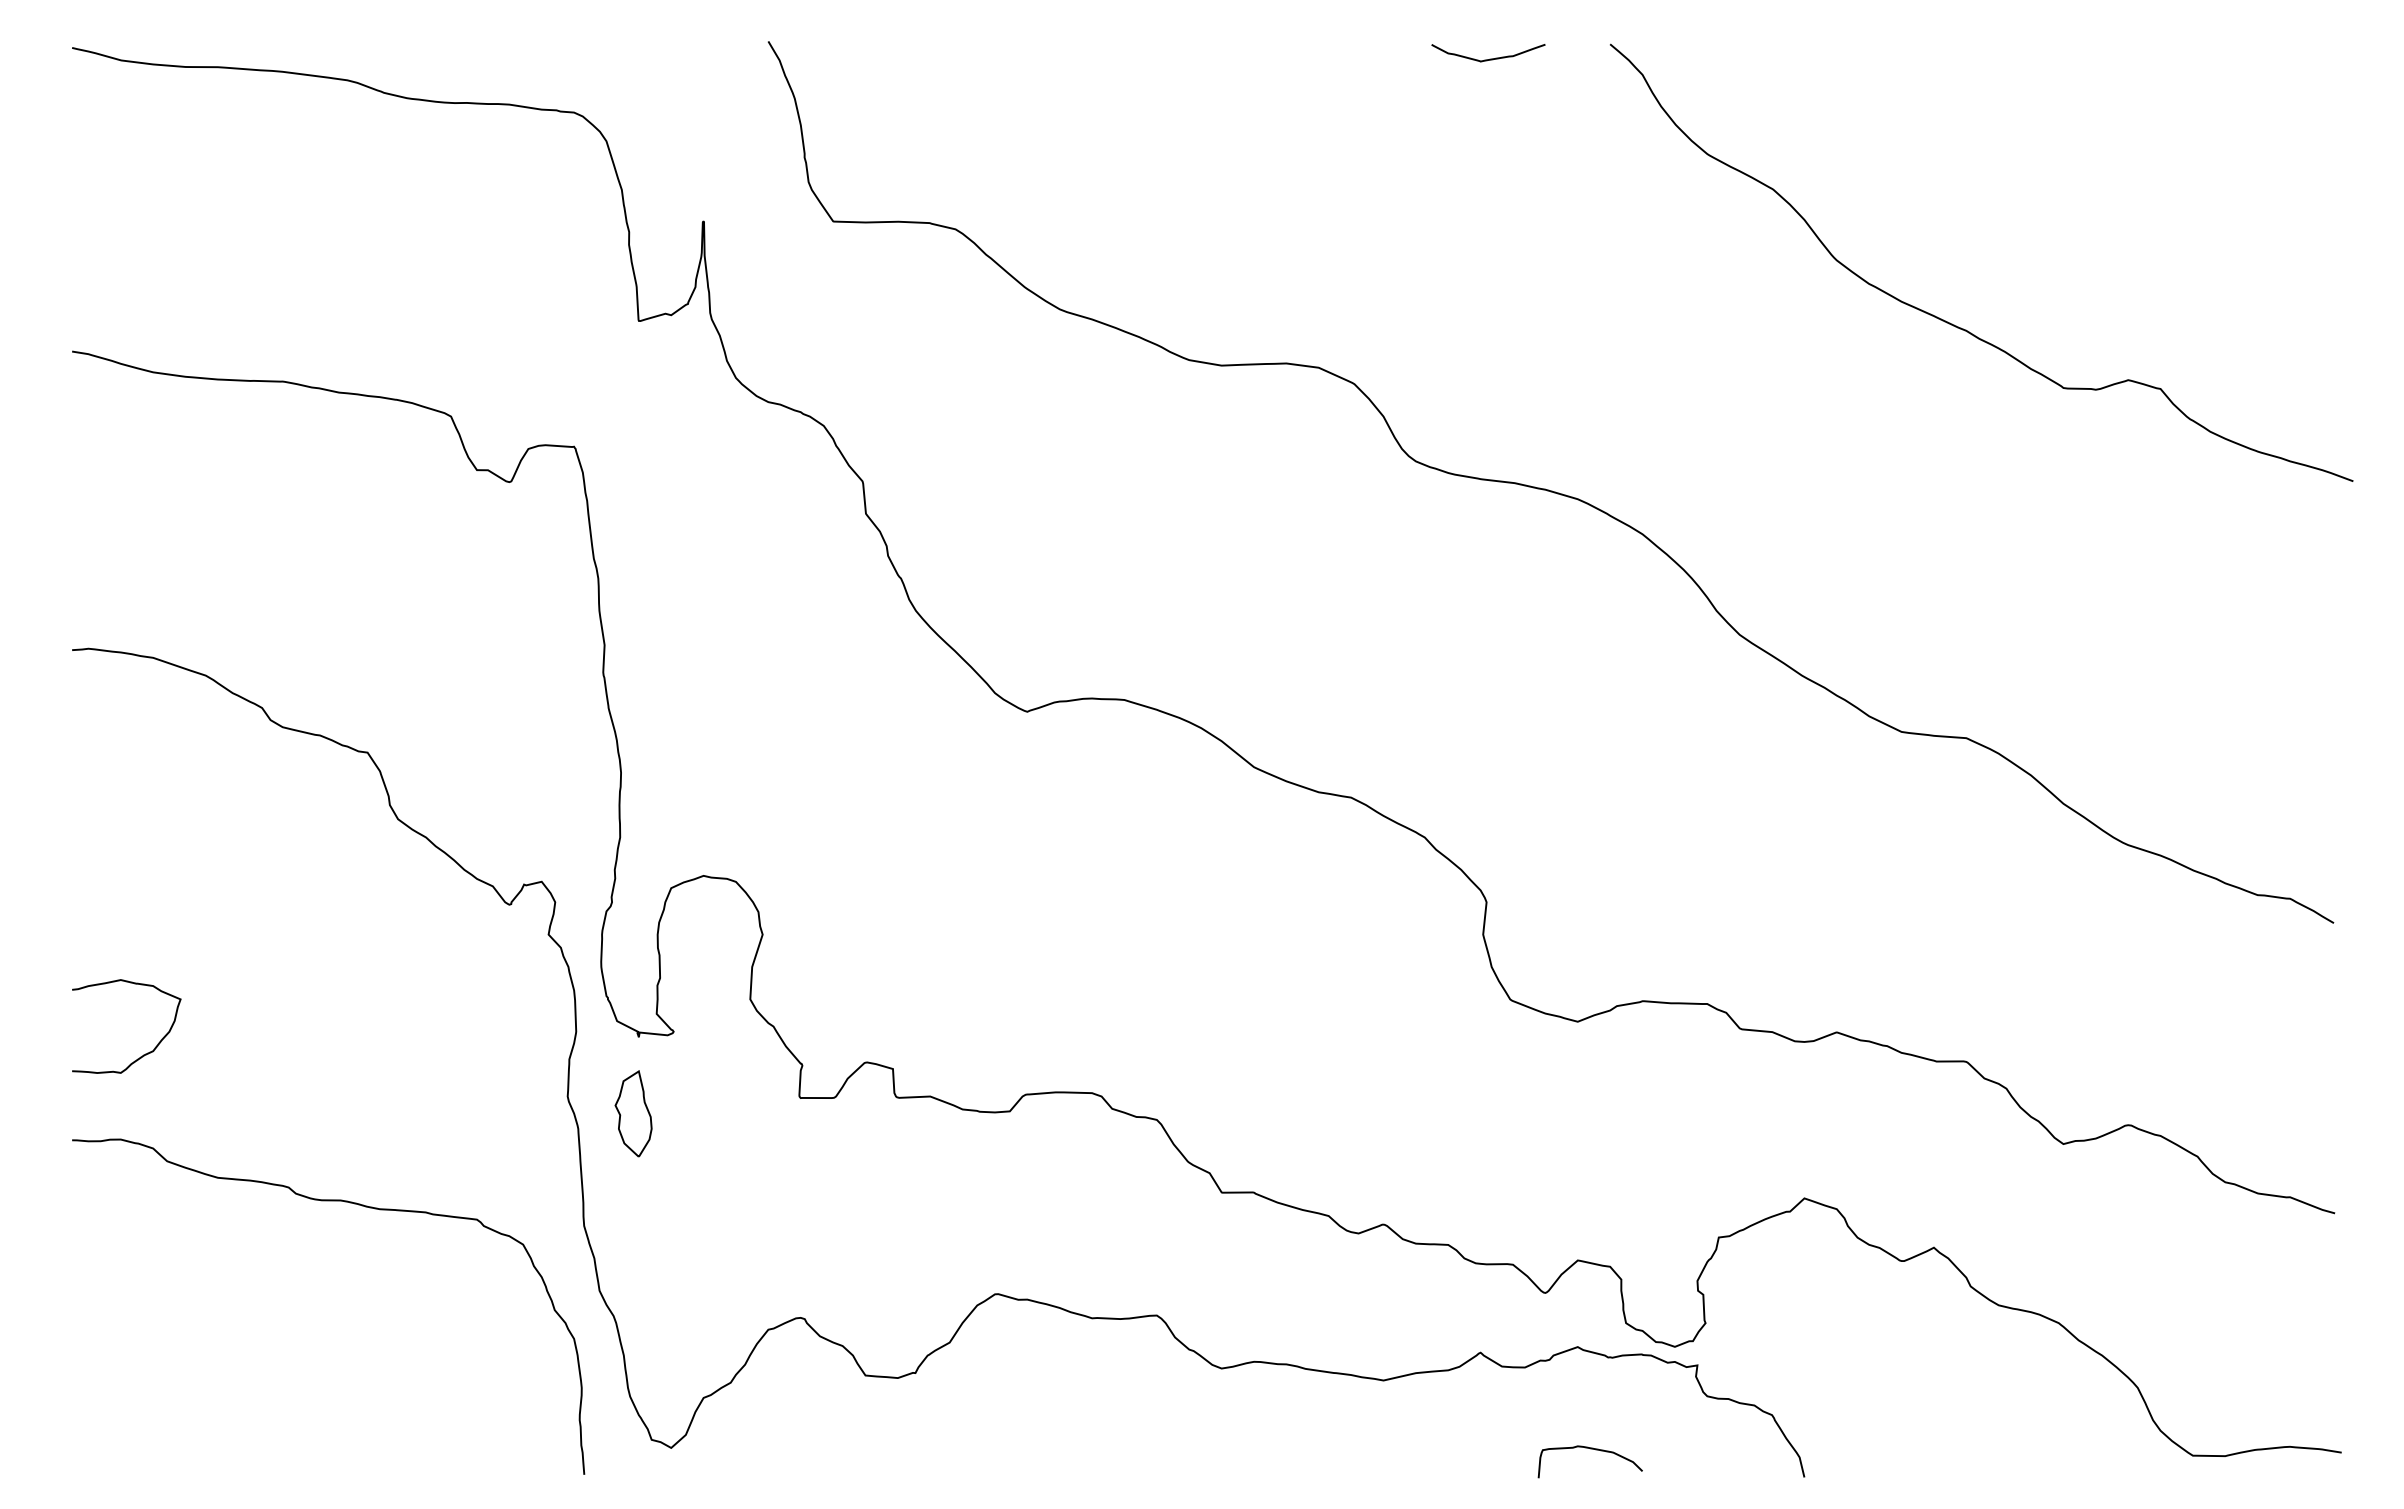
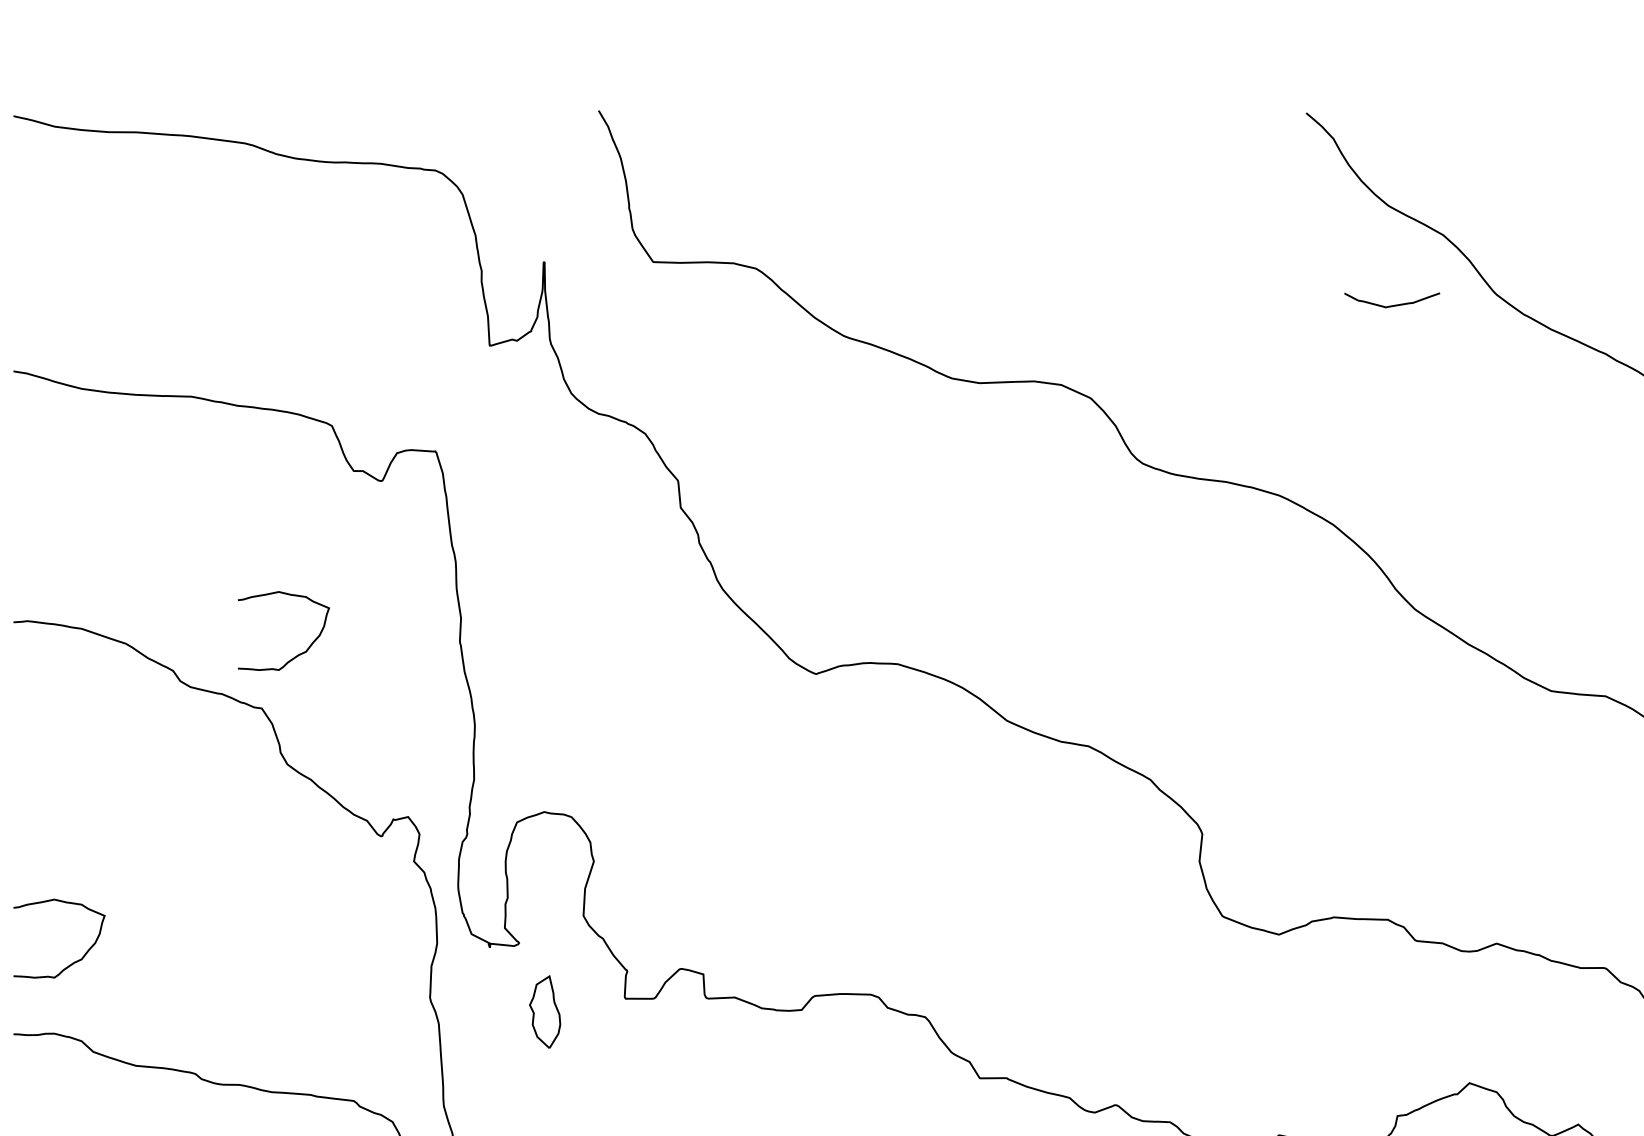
curve: (1489, 58) -> (1393, 304), moved
curve: (410, 688) -> (297, 654), added
part: (633, 1113) -> (545, 1011), moved

